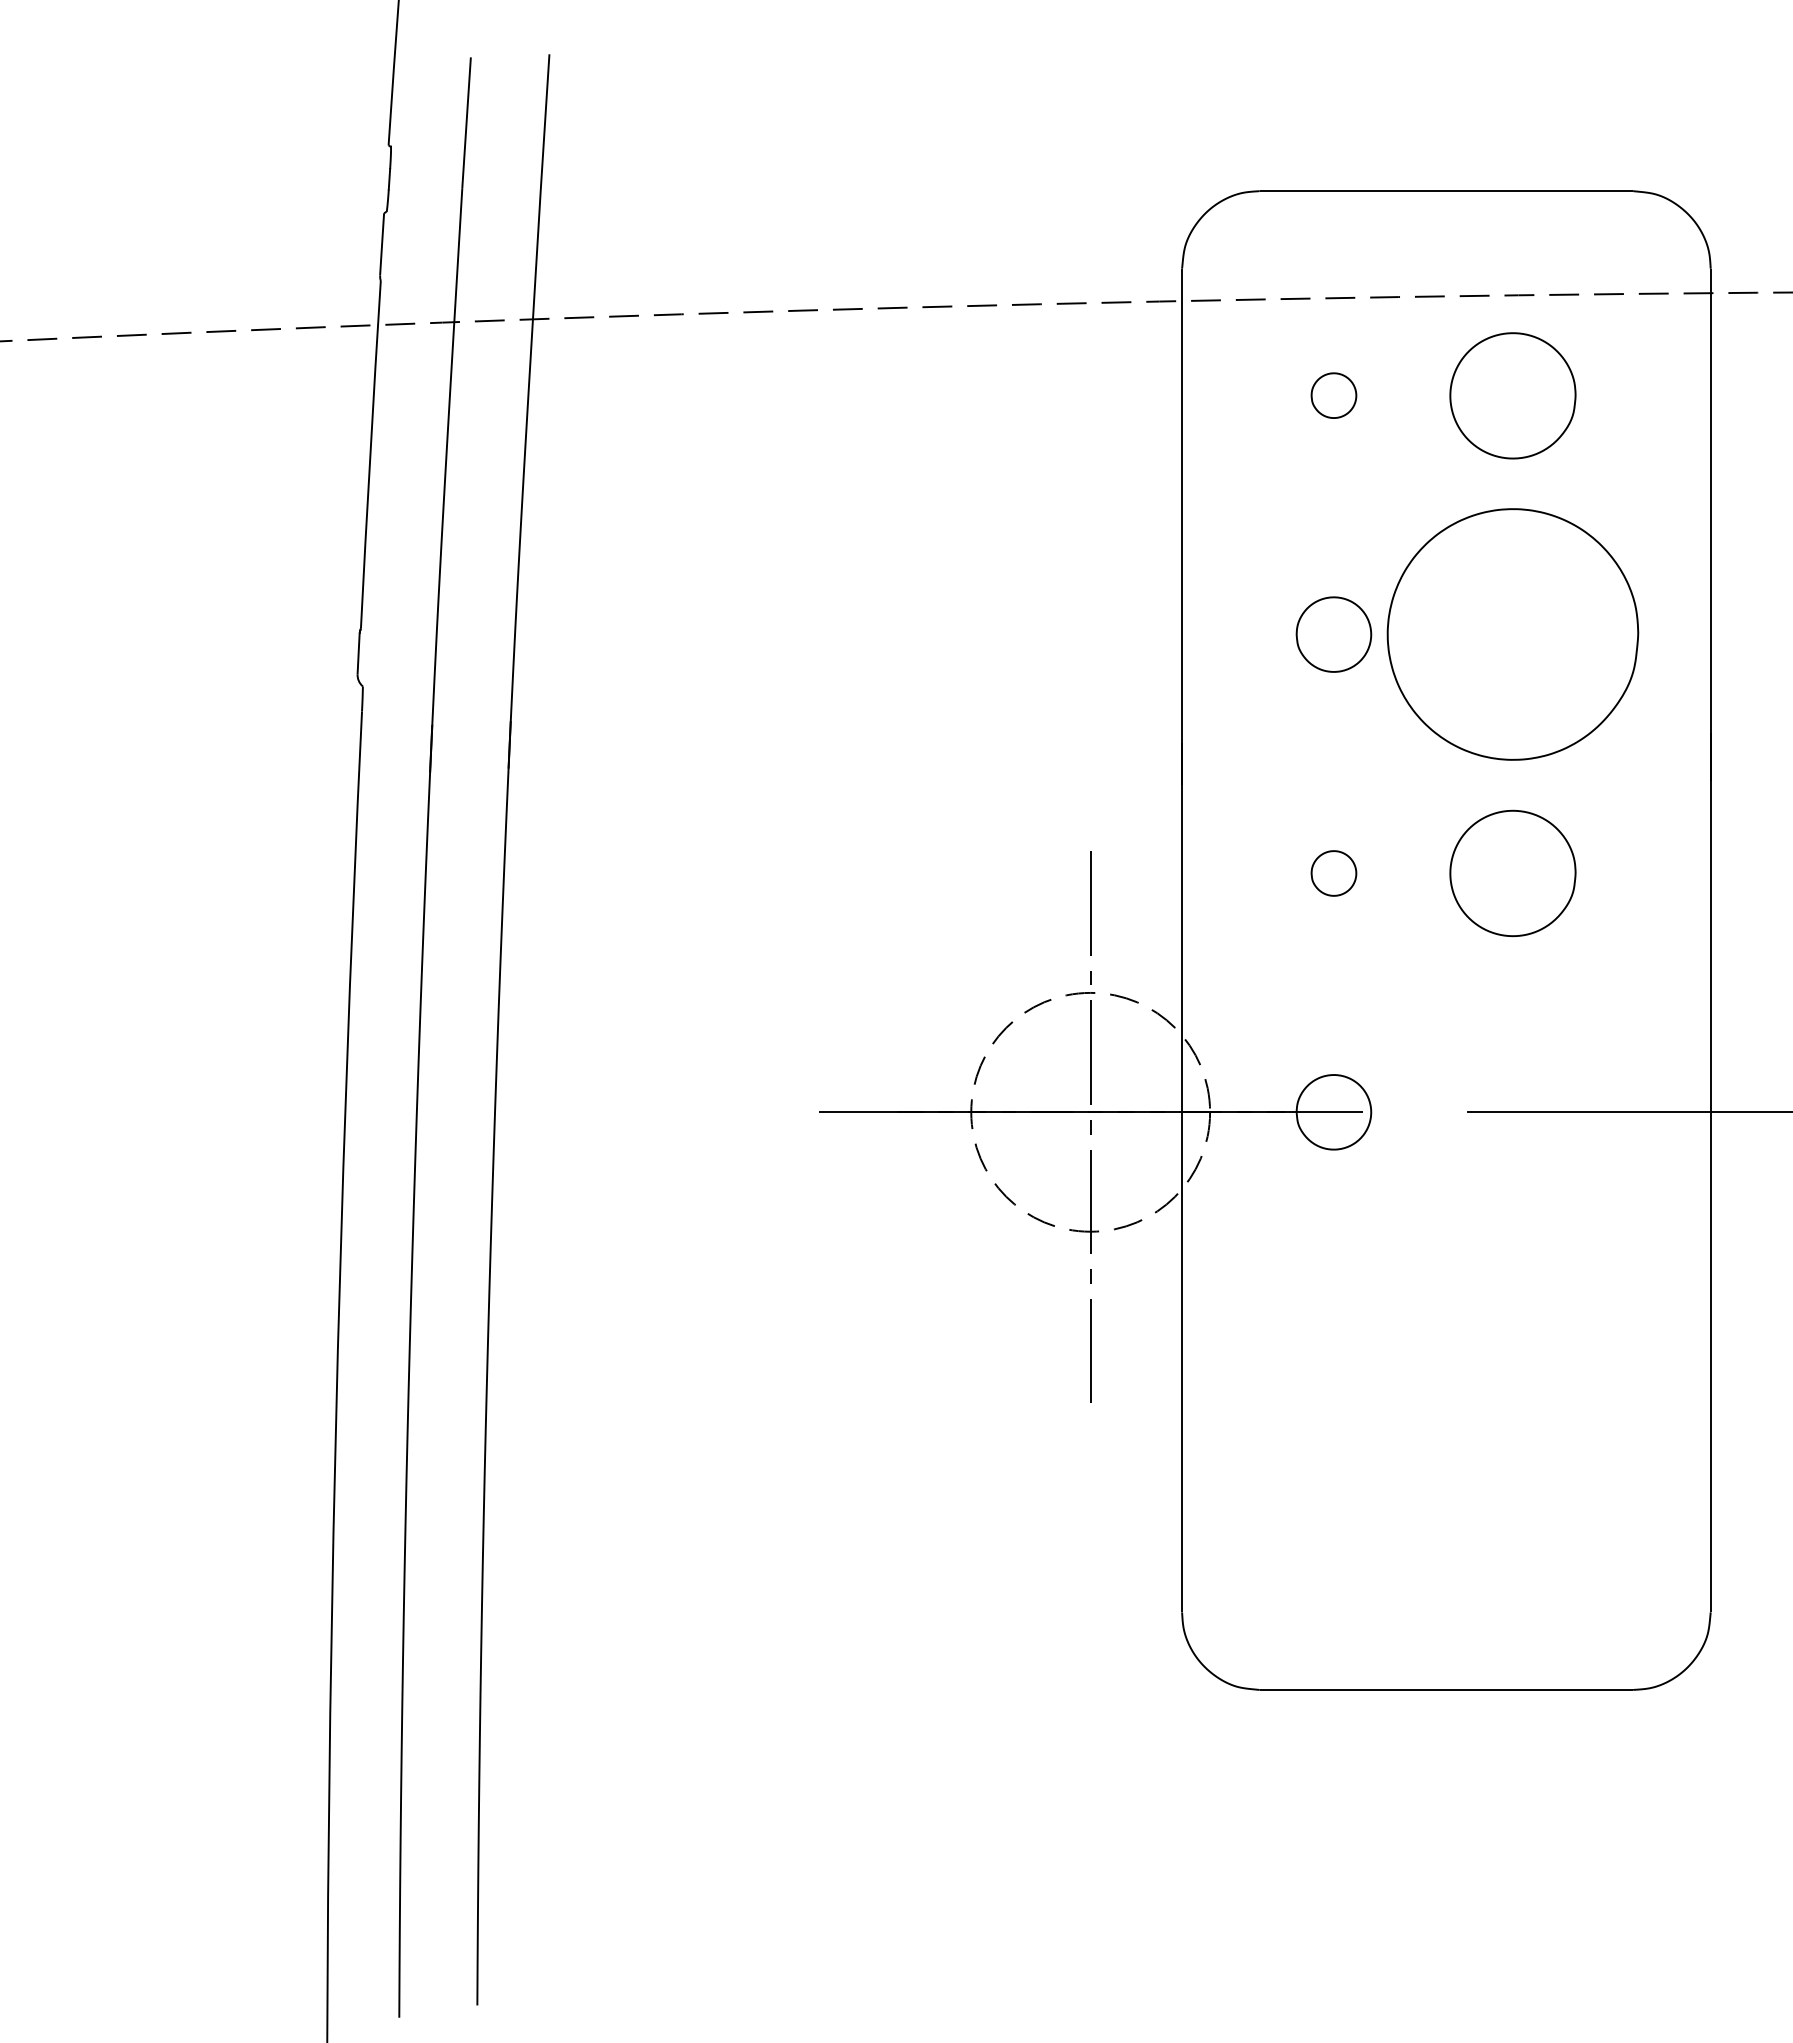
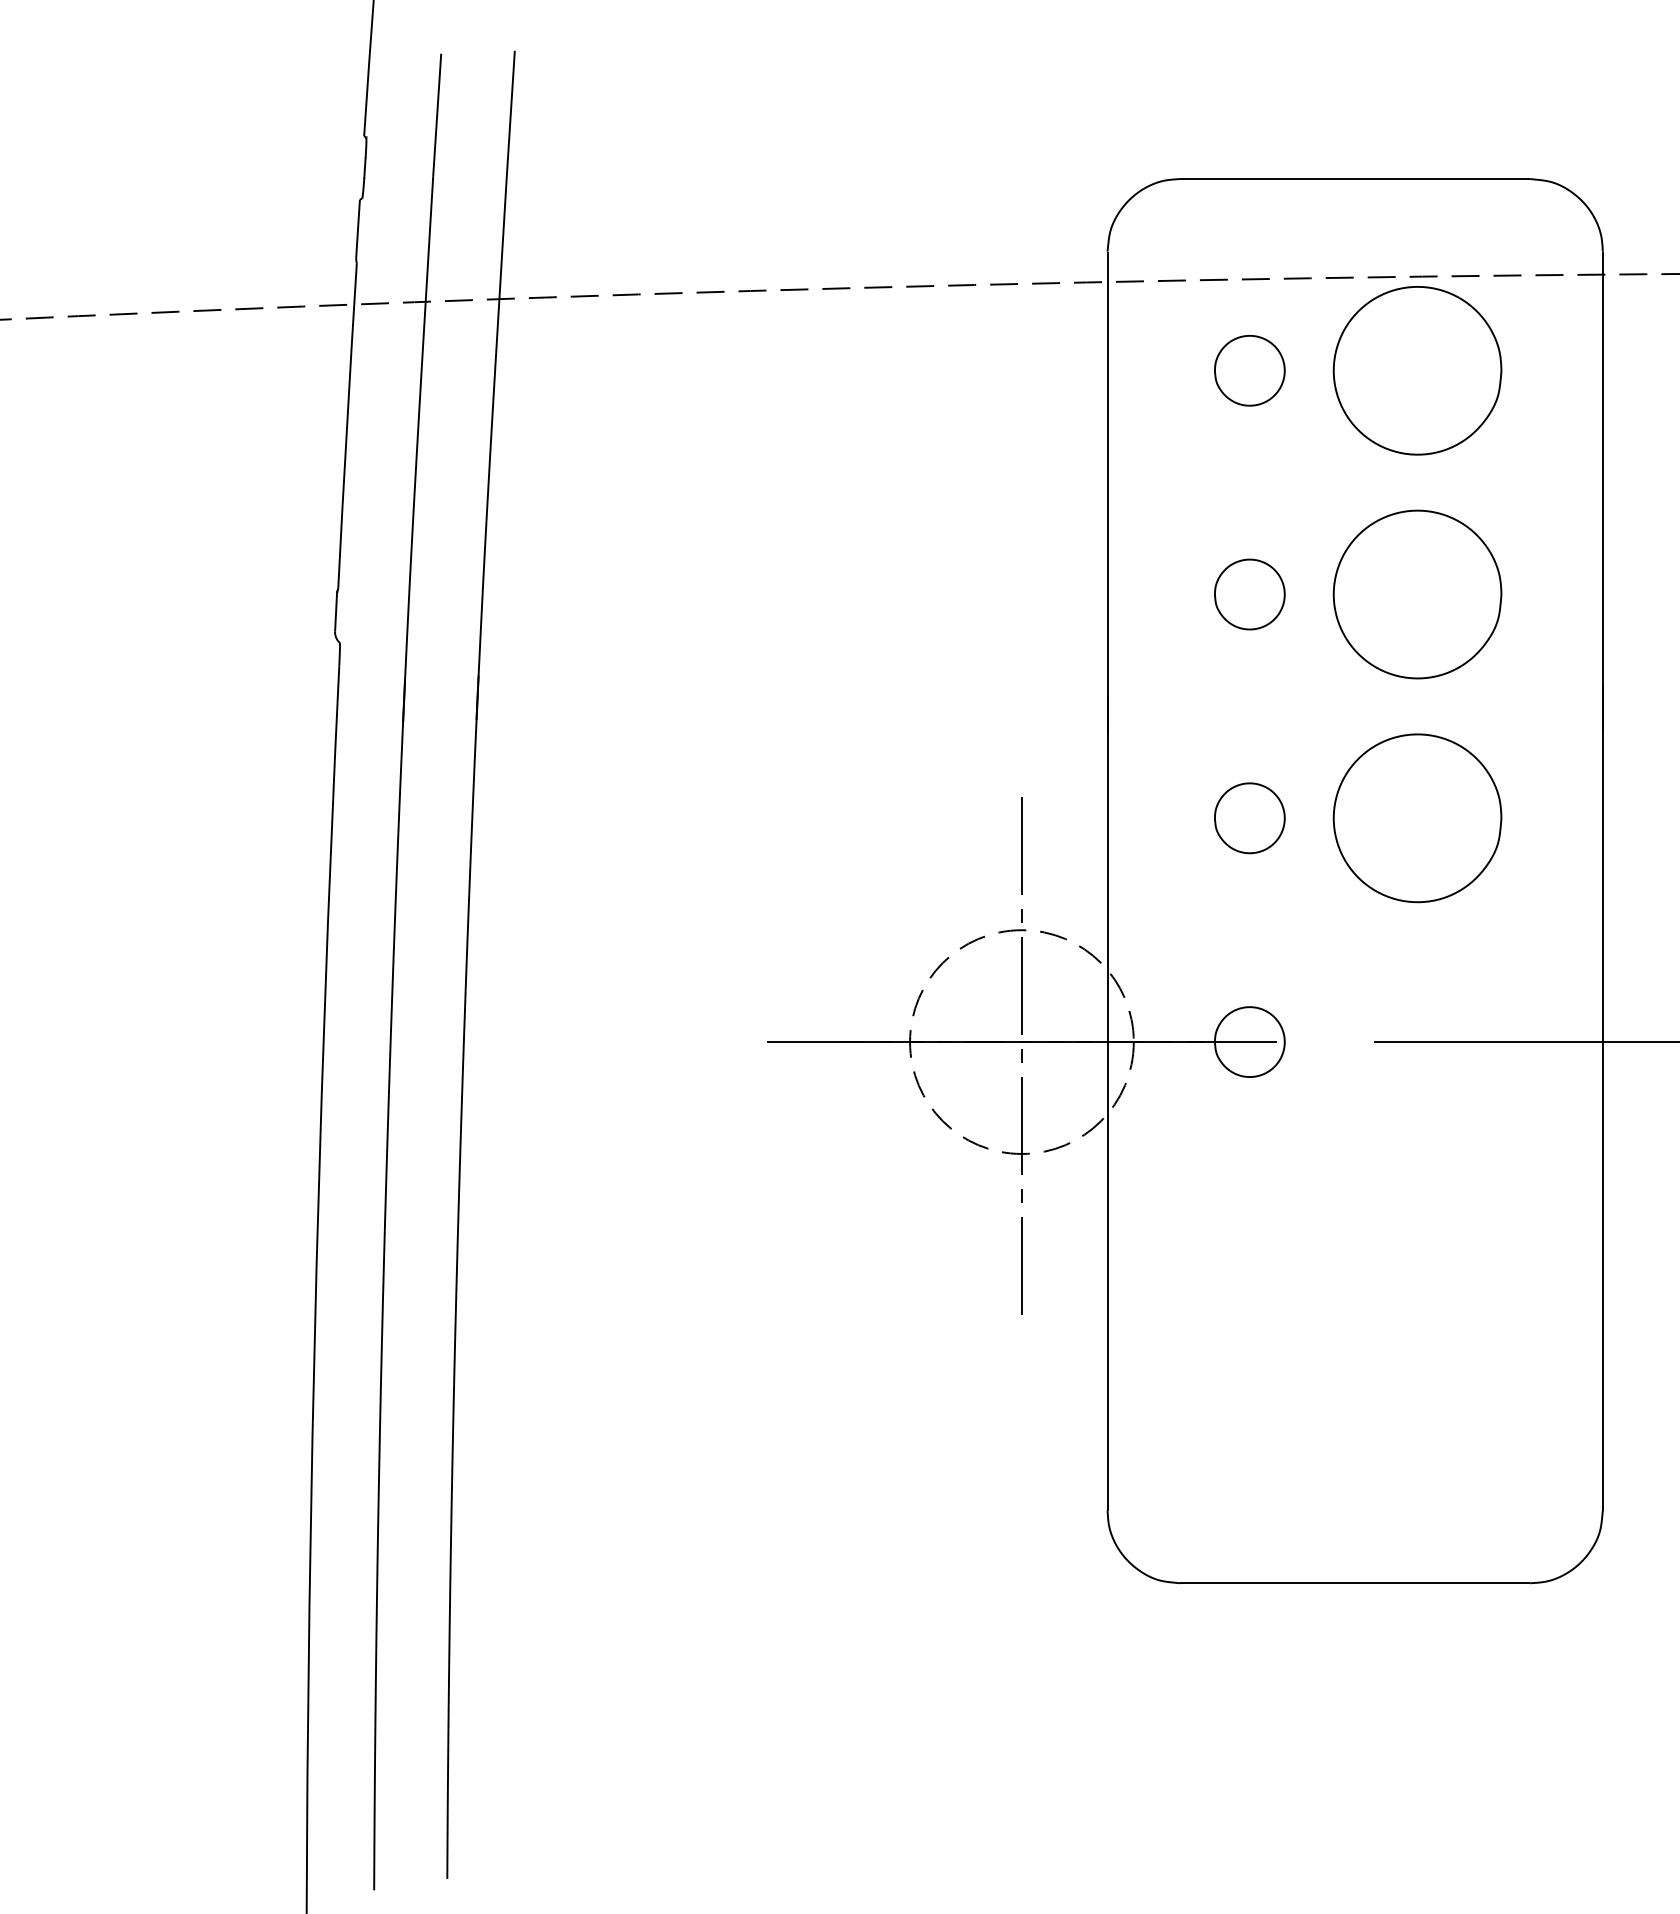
part: (1333, 395) -> (1249, 370), size x1.67
part: (1512, 395) -> (1417, 370), size x1.43
part: (1512, 634) -> (1417, 594), size x0.71
part: (1333, 873) -> (1249, 818), size x1.67
part: (1512, 873) -> (1417, 818), size x1.43

